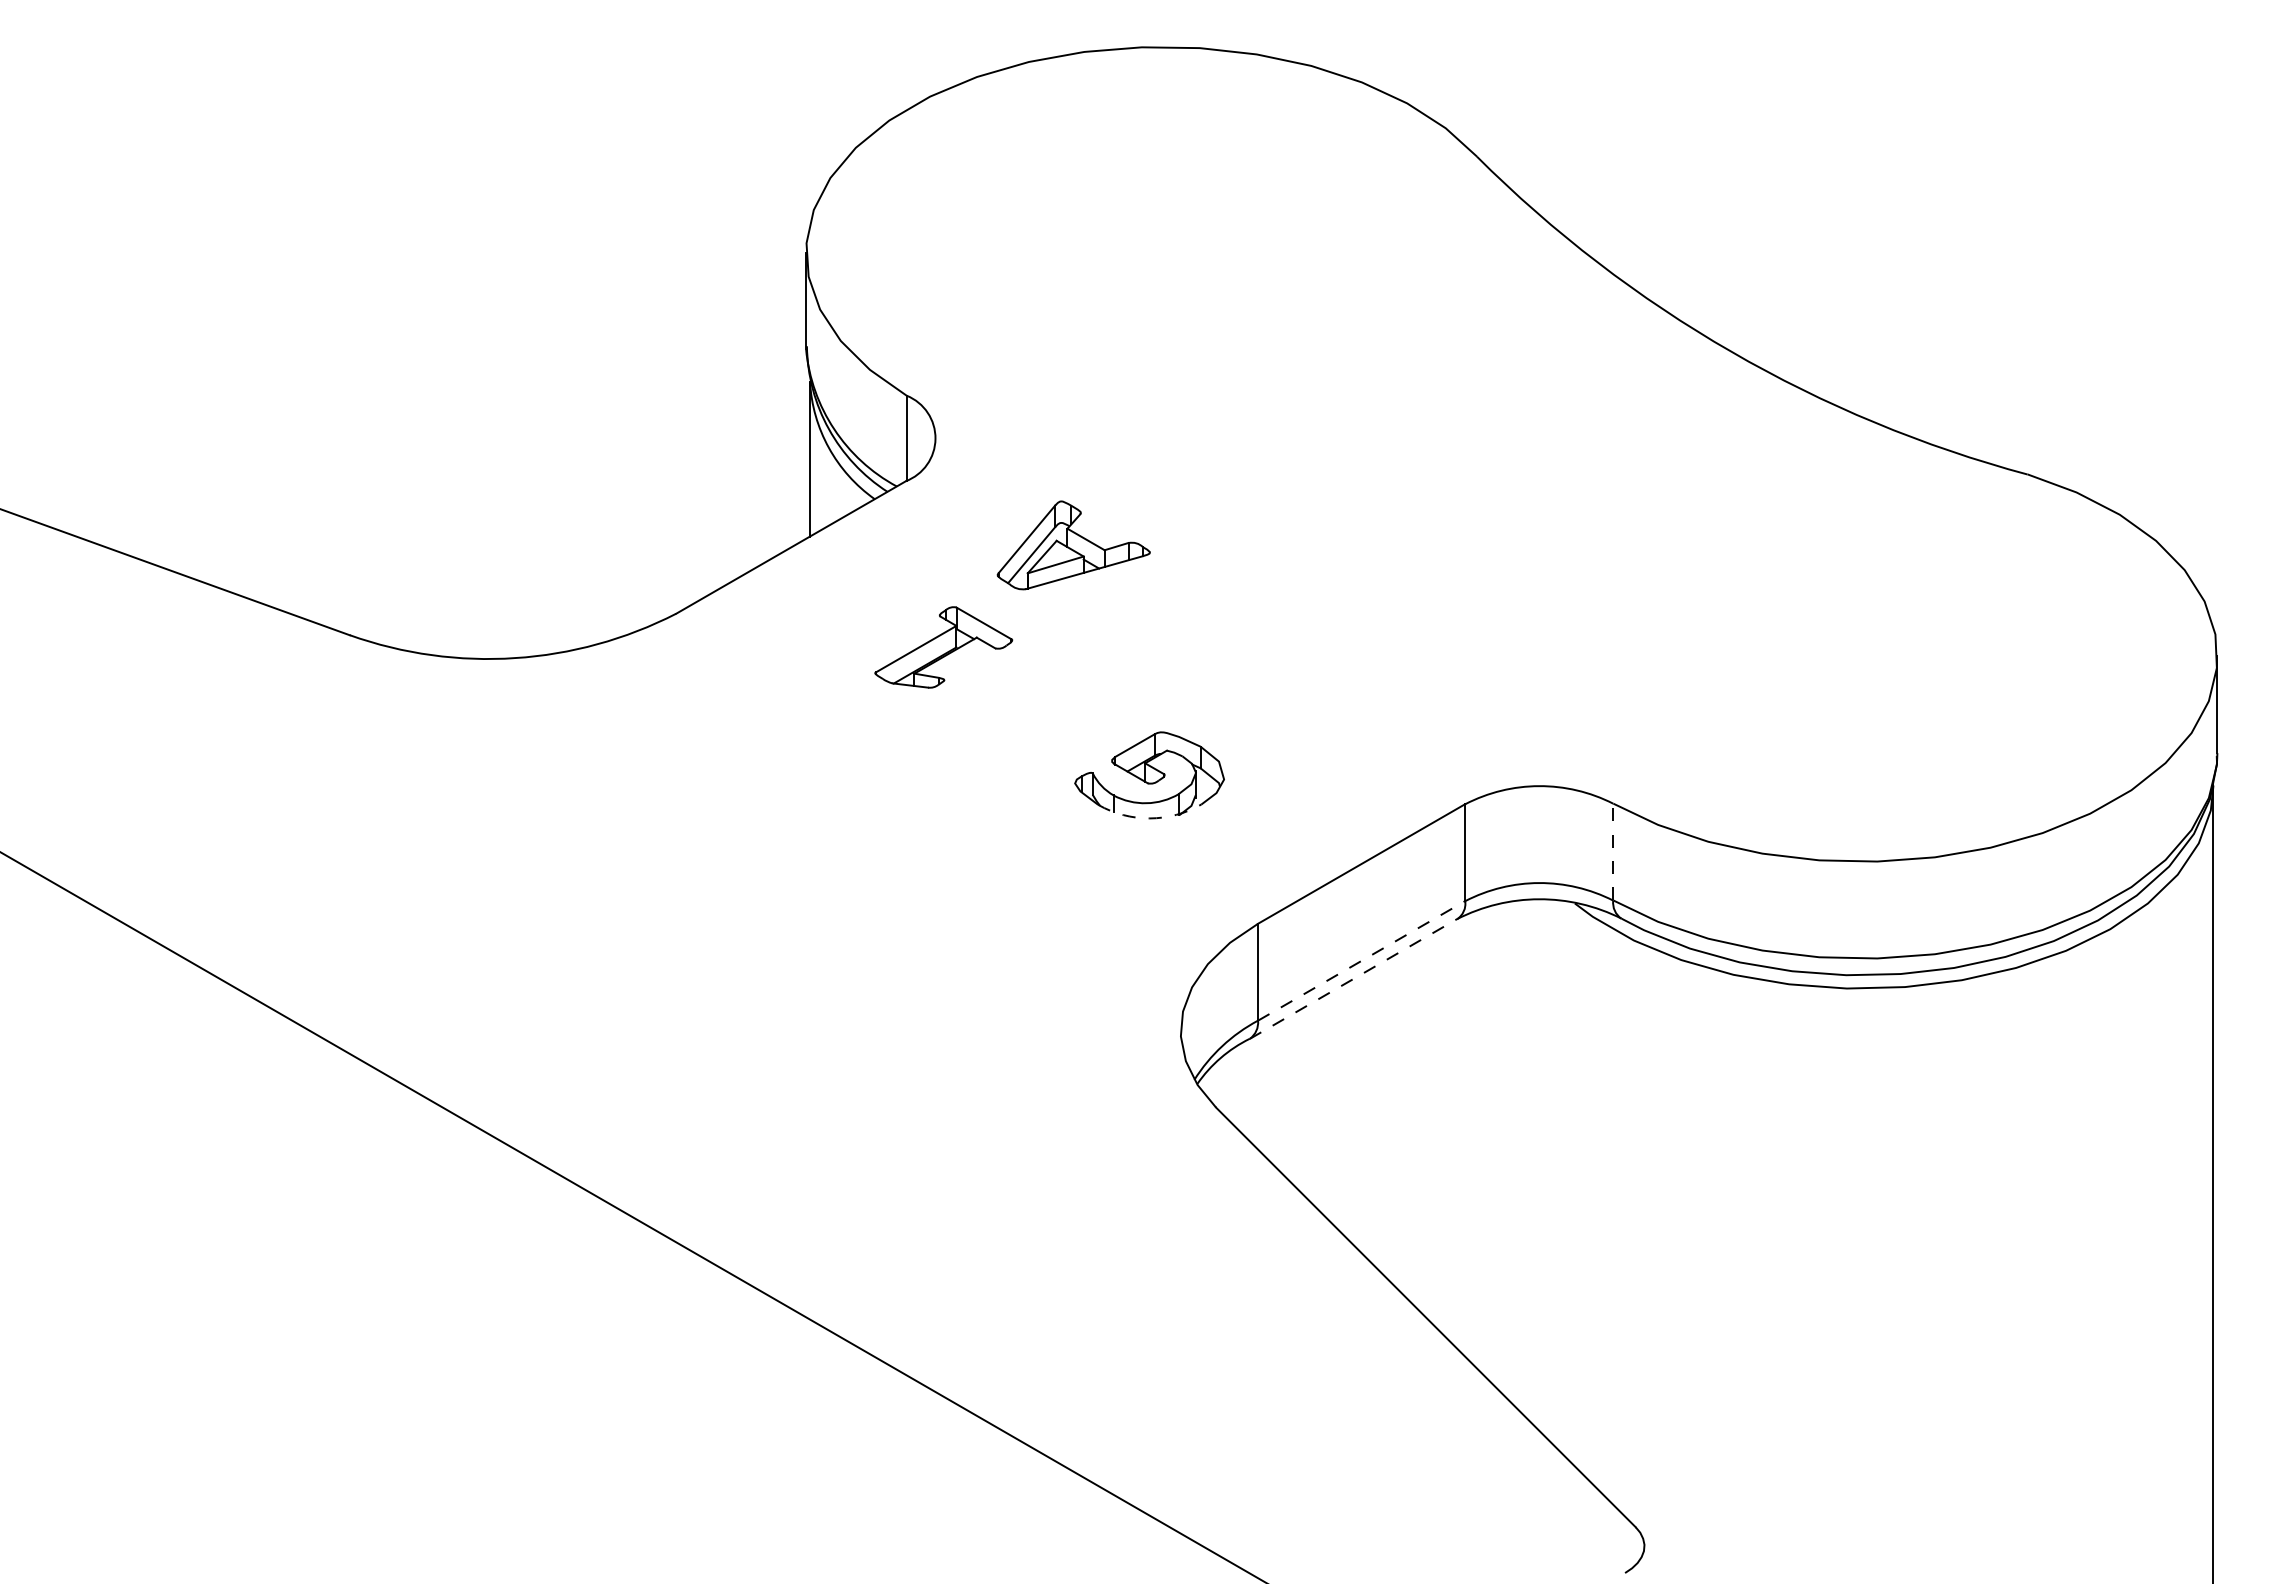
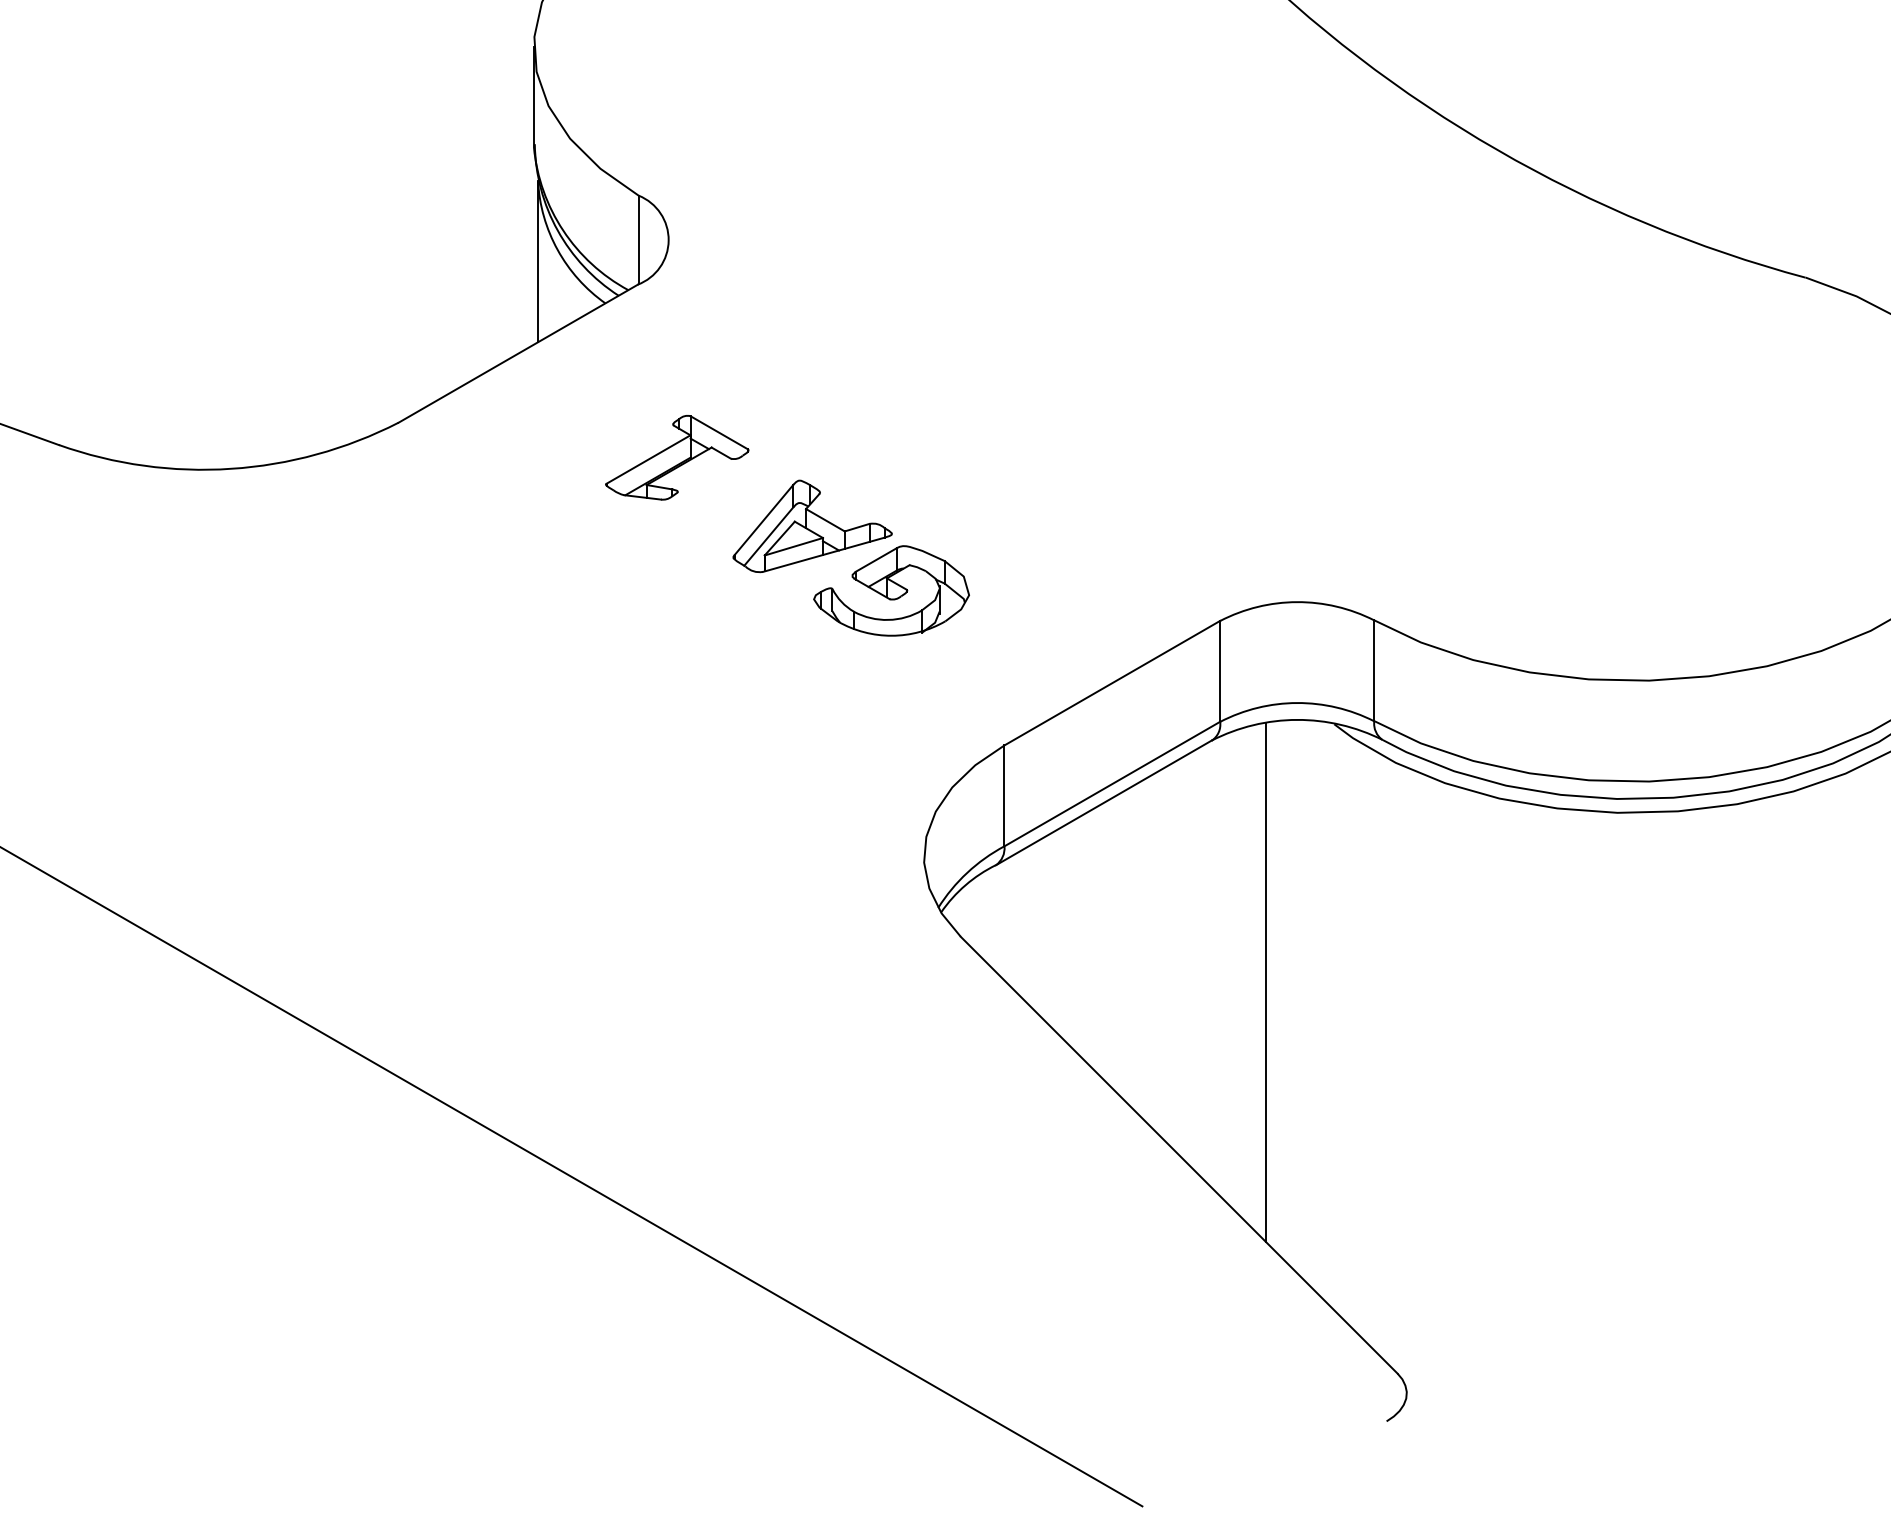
part: (1073, 545) -> (812, 526), moved
arc: (1149, 818) -> (891, 635), dashed -> solid
line: (1613, 851) -> (1374, 670), dashed -> solid
line: (1361, 960) -> (1112, 783), dashed -> solid
line: (1353, 979) -> (1103, 803), dashed -> solid
line: (1509, 1151) -> (1266, 982), added

